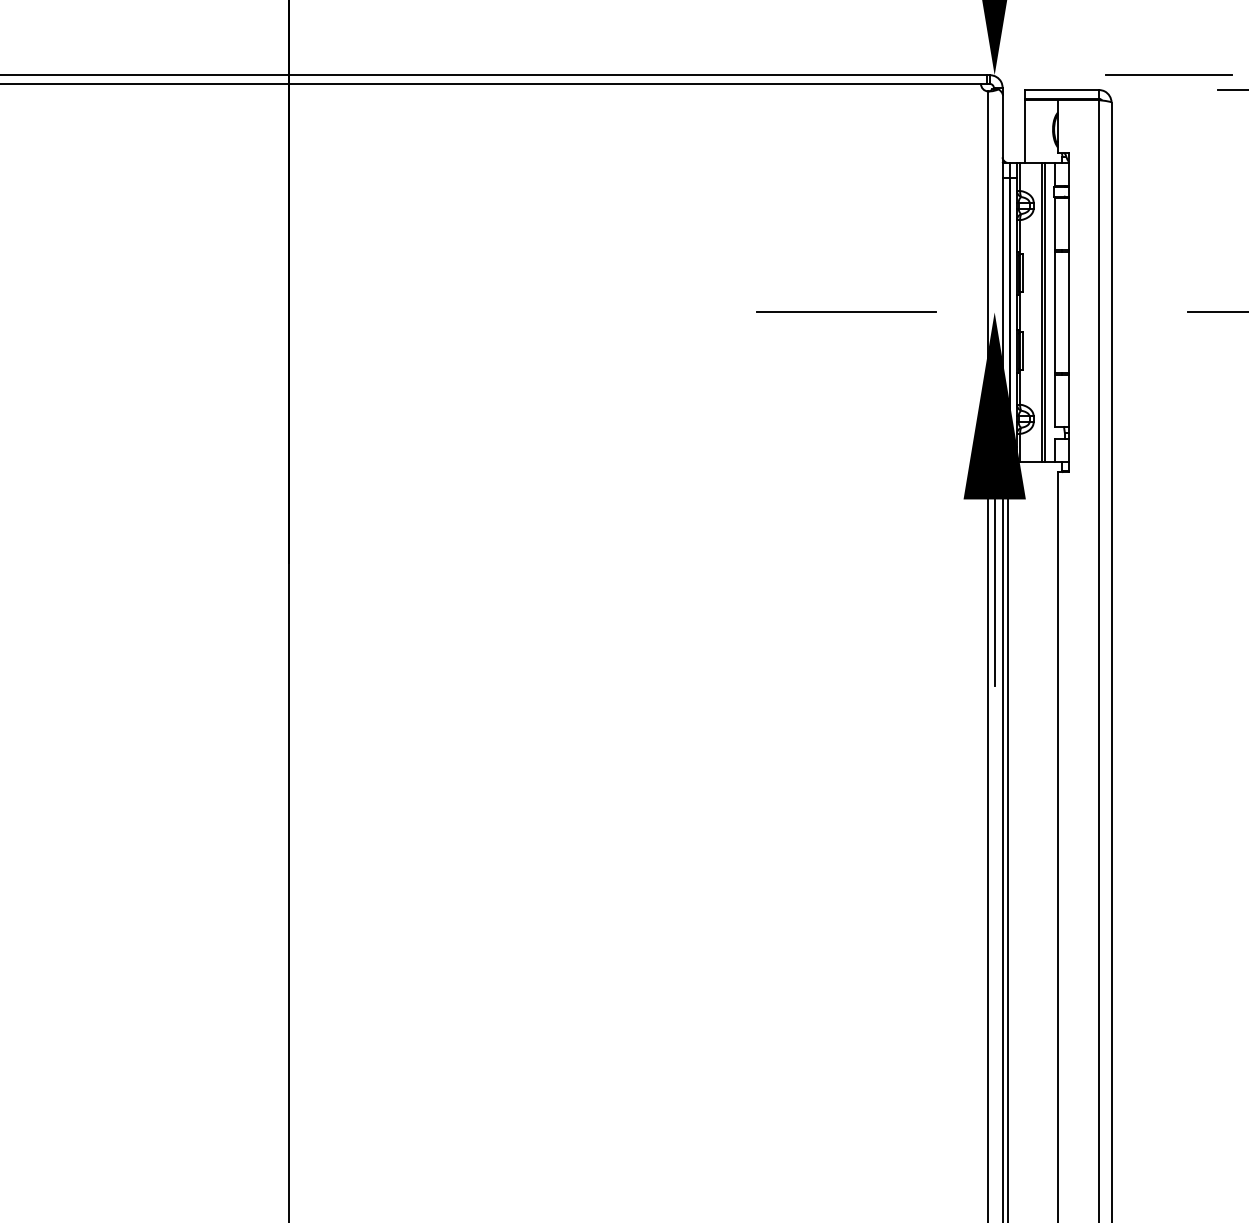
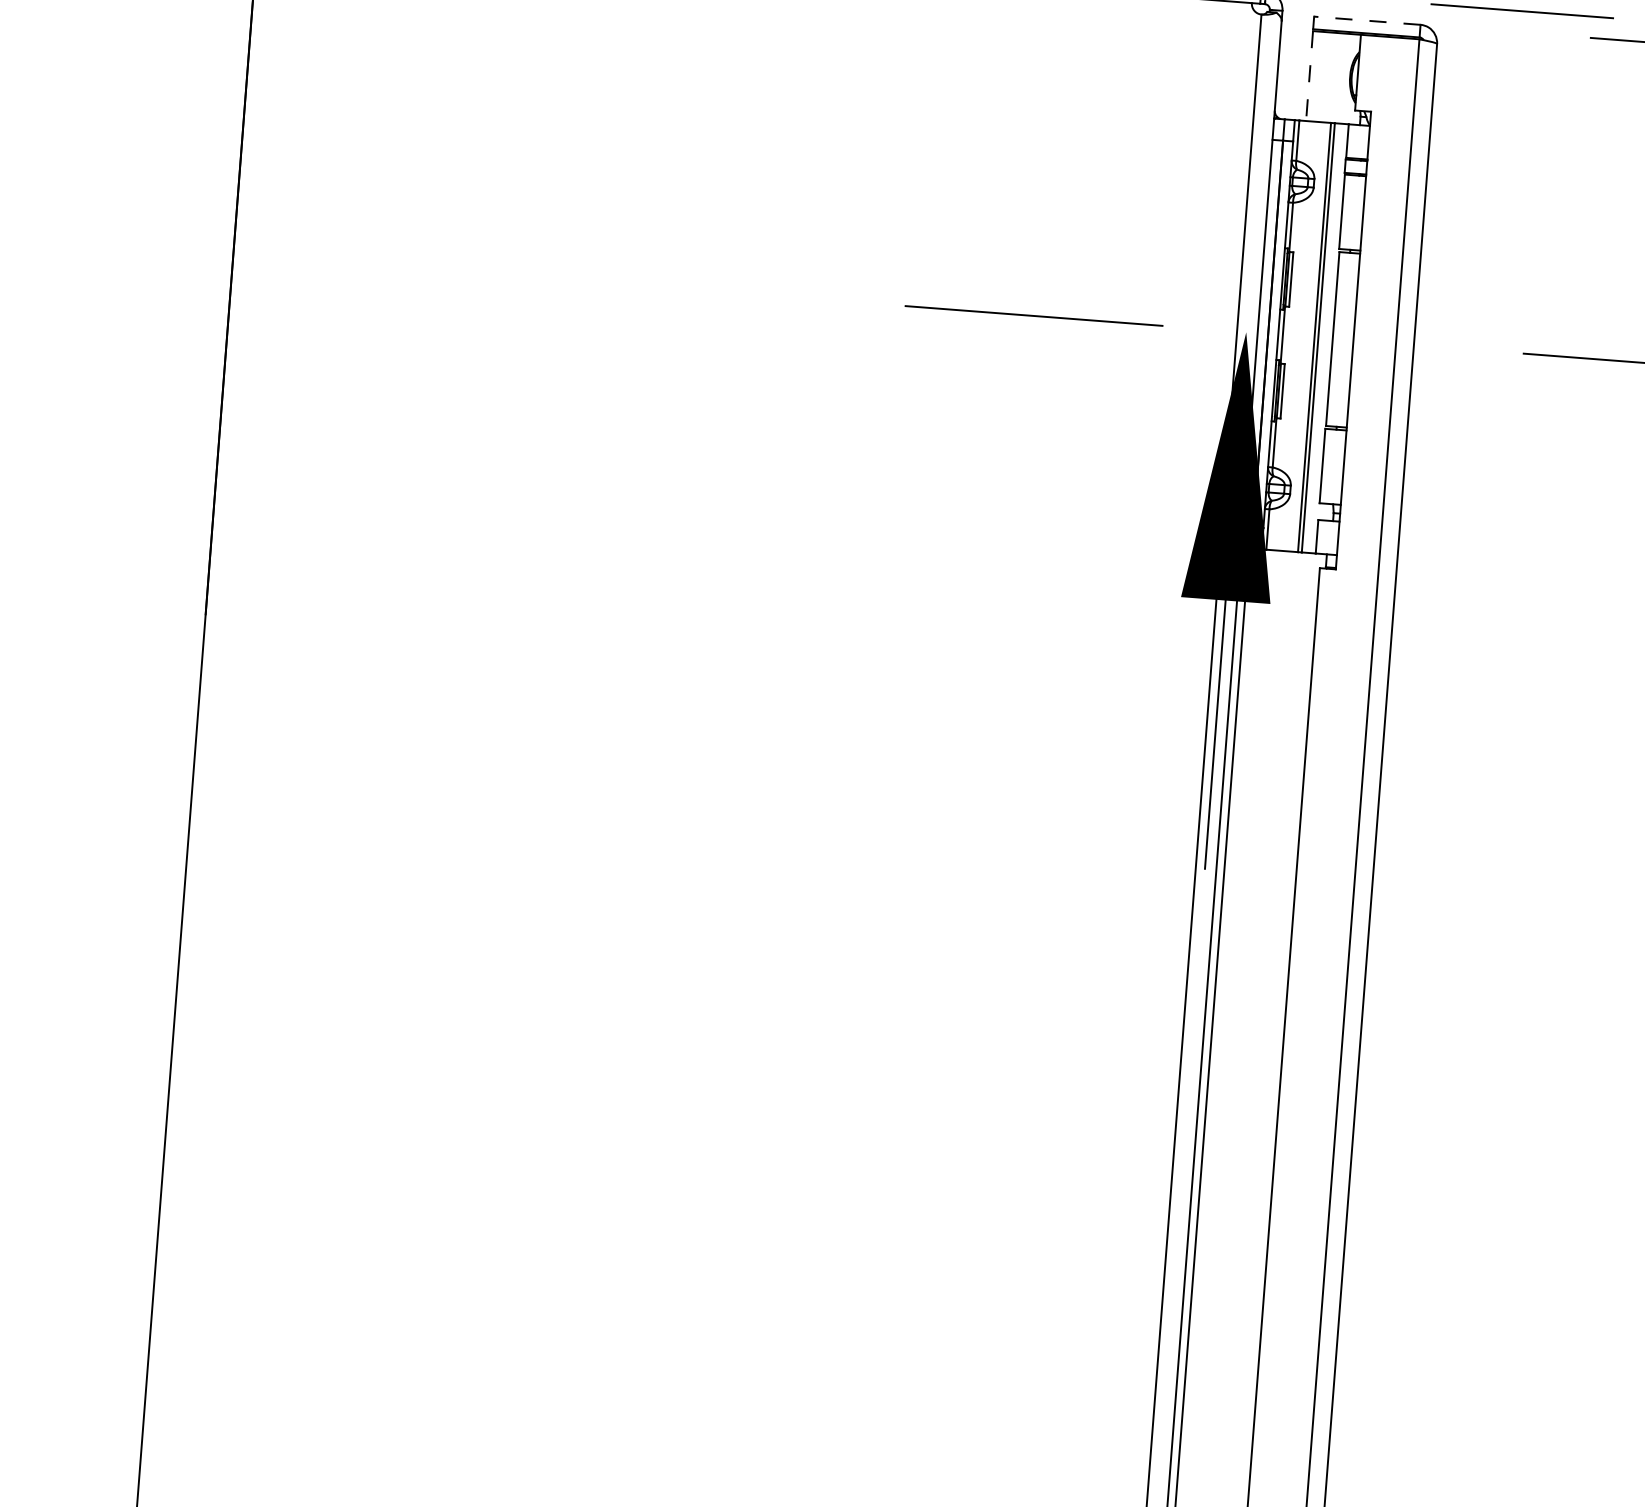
line: (1061, 90) -> (1366, 21), solid -> dashed
line: (1024, 131) -> (1309, 76), solid -> dashed

